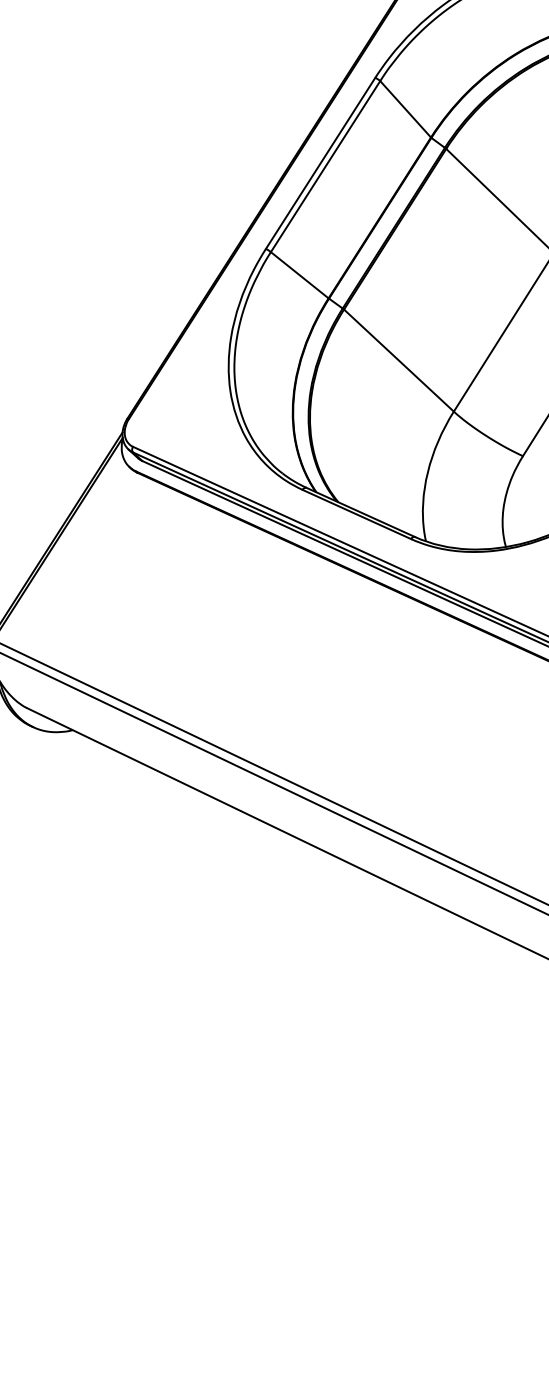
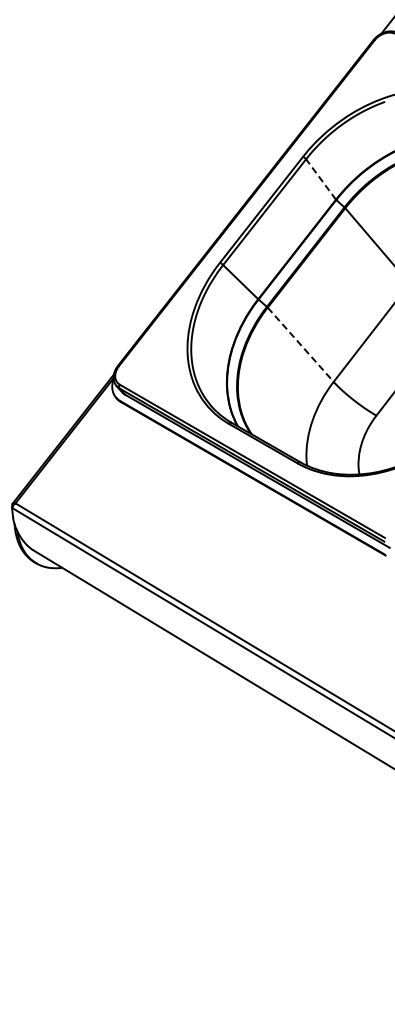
line: (404, 109) -> (320, 179), solid -> dashed
line: (398, 360) -> (300, 344), solid -> dashed

